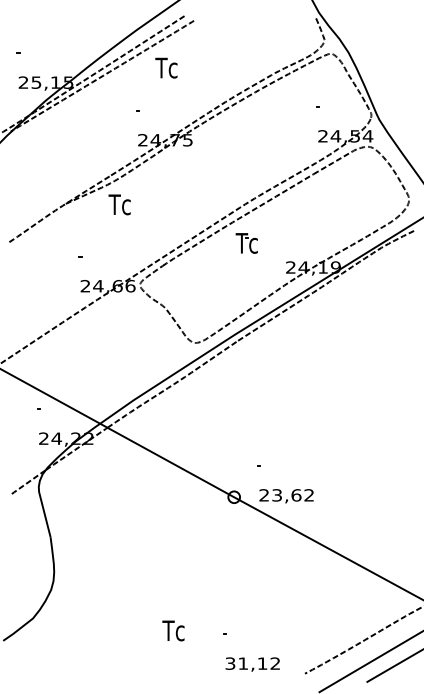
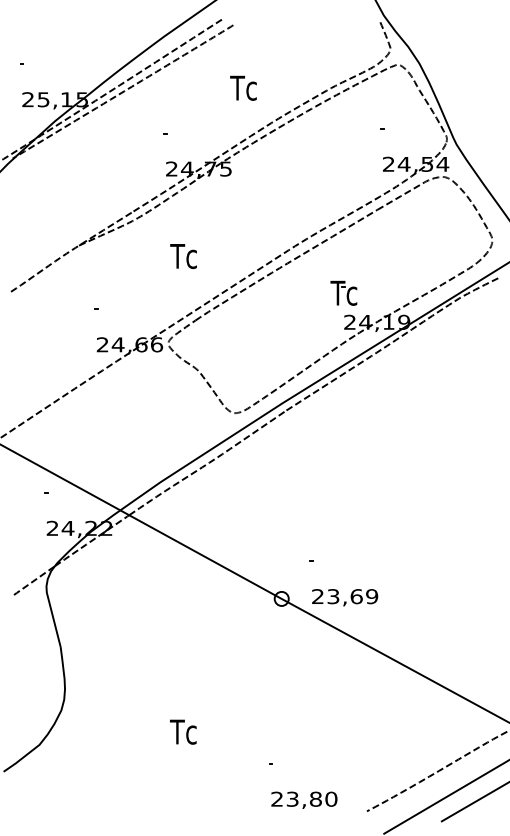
text: (166, 67) -> (243, 87), moved
text: (119, 204) -> (183, 256), moved
part: (246, 243) -> (343, 293), moved
text: (309, 495) -> (372, 596), 23,62 -> 23,69
text: (173, 630) -> (183, 731), moved
text: (252, 663) -> (303, 799), 31,12 -> 23,80

